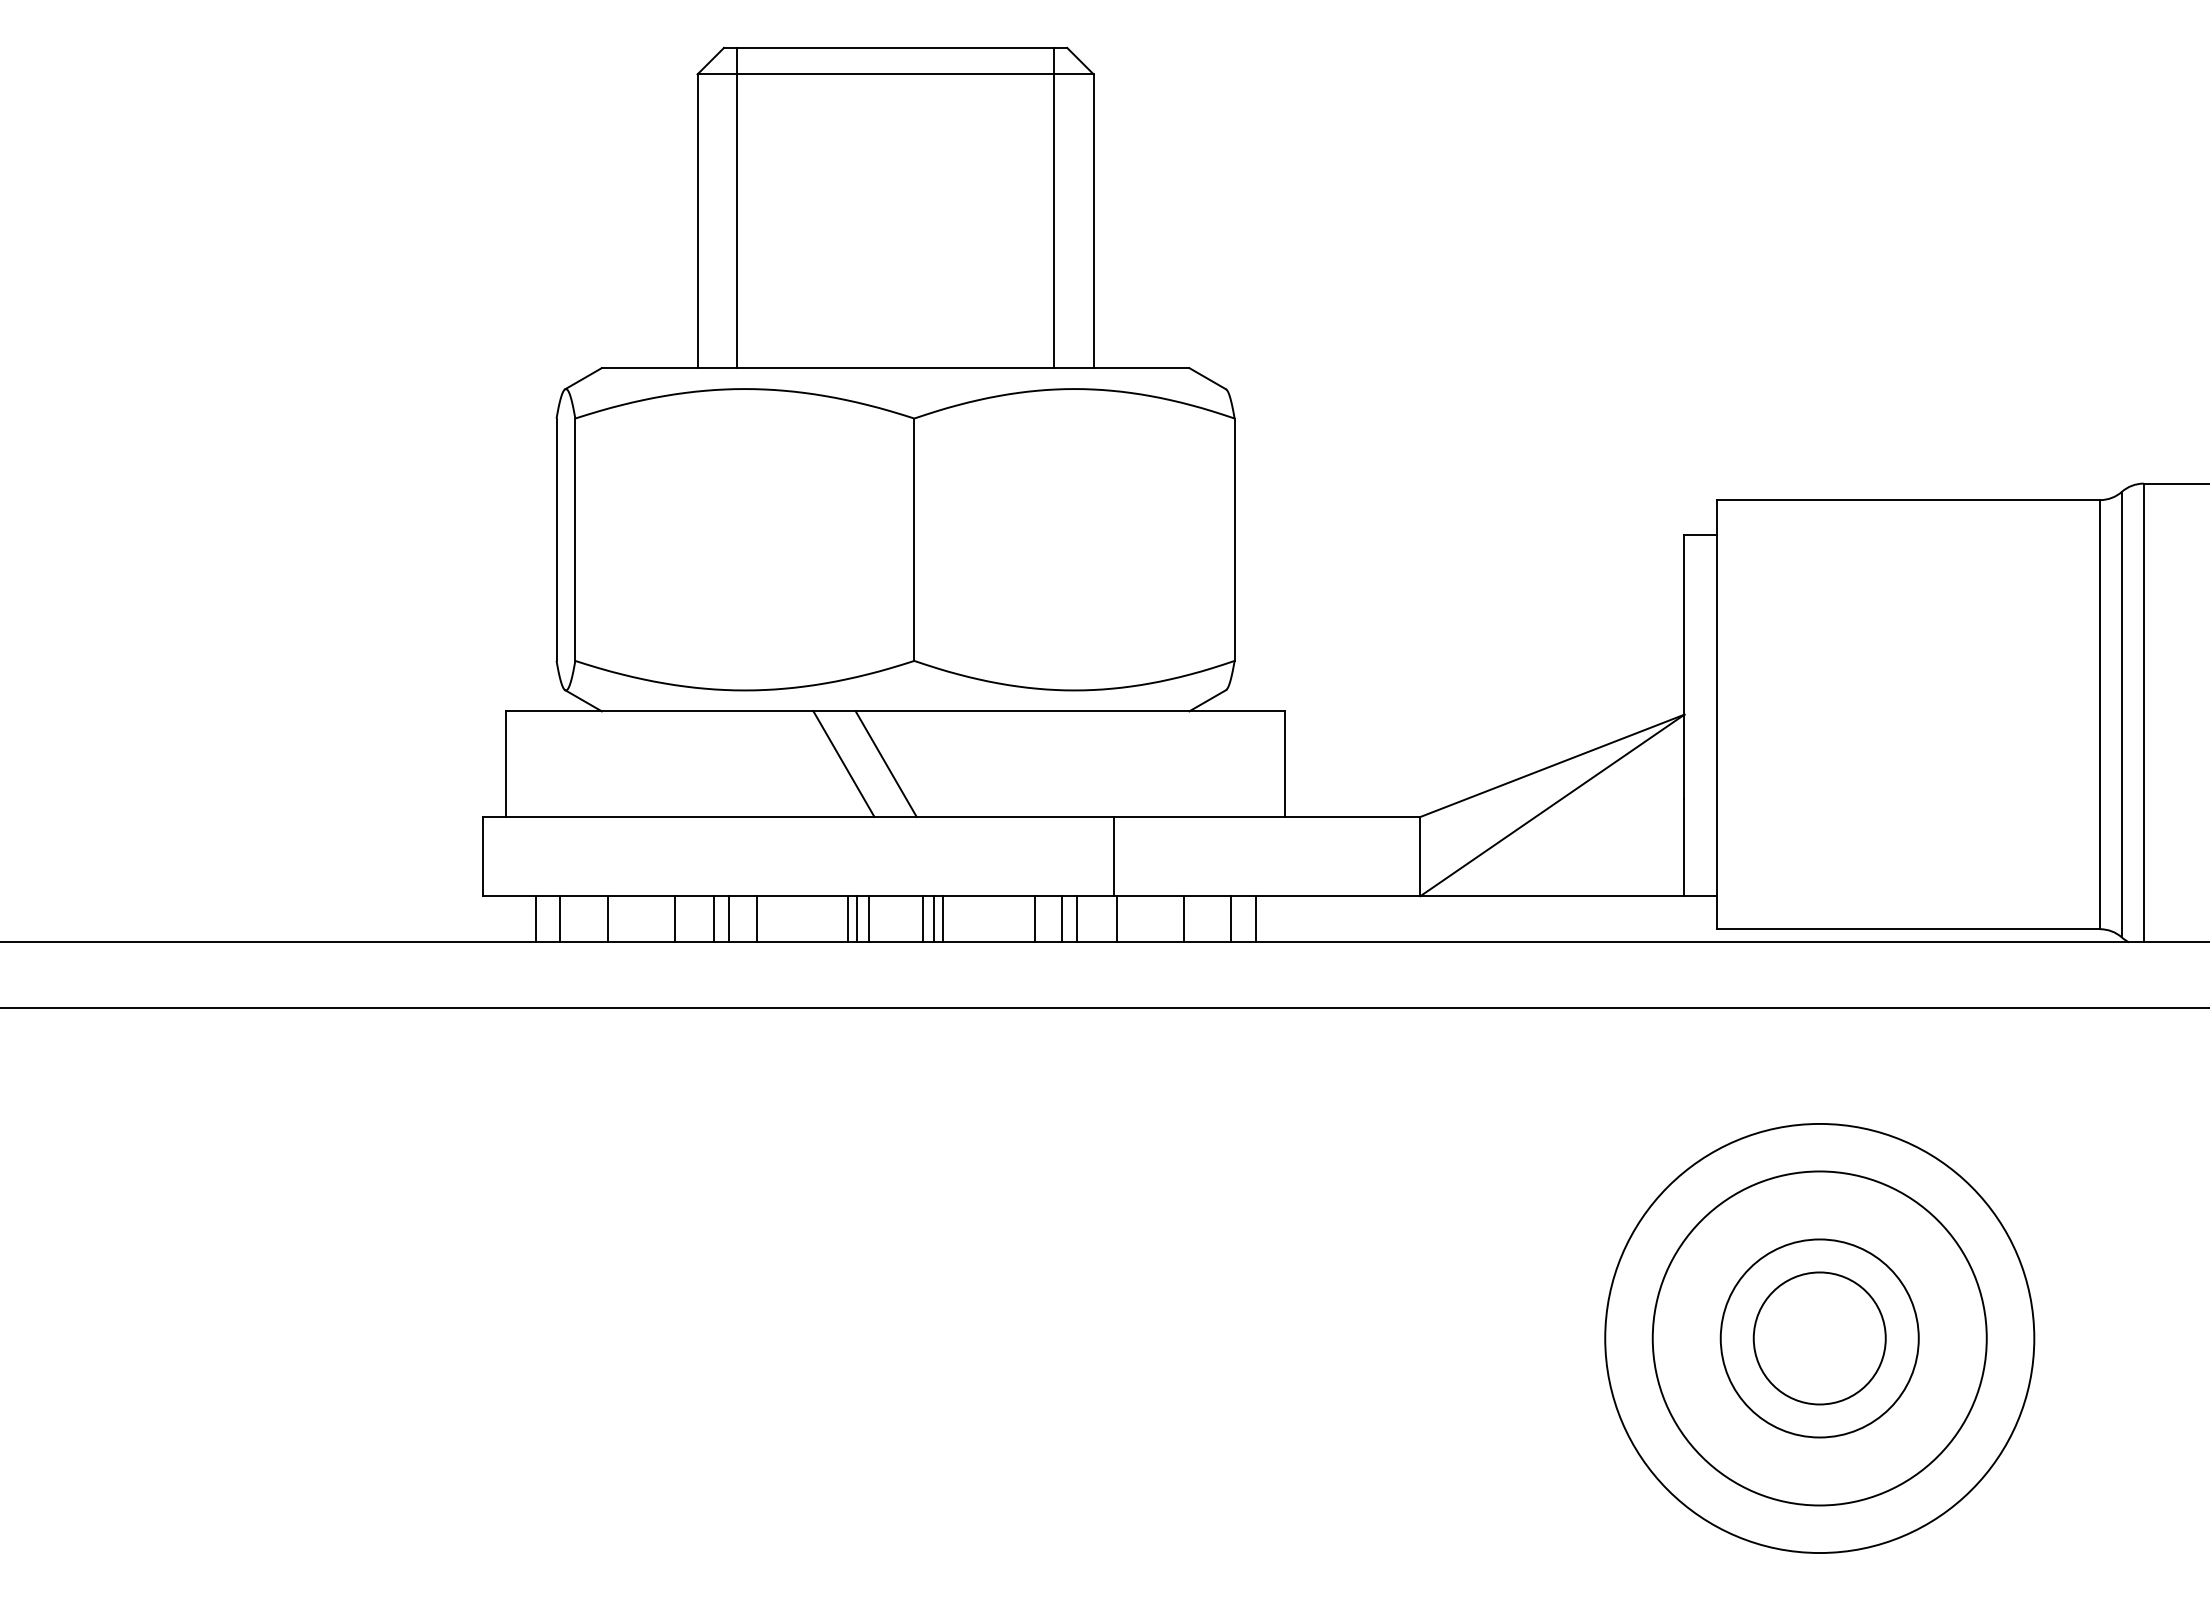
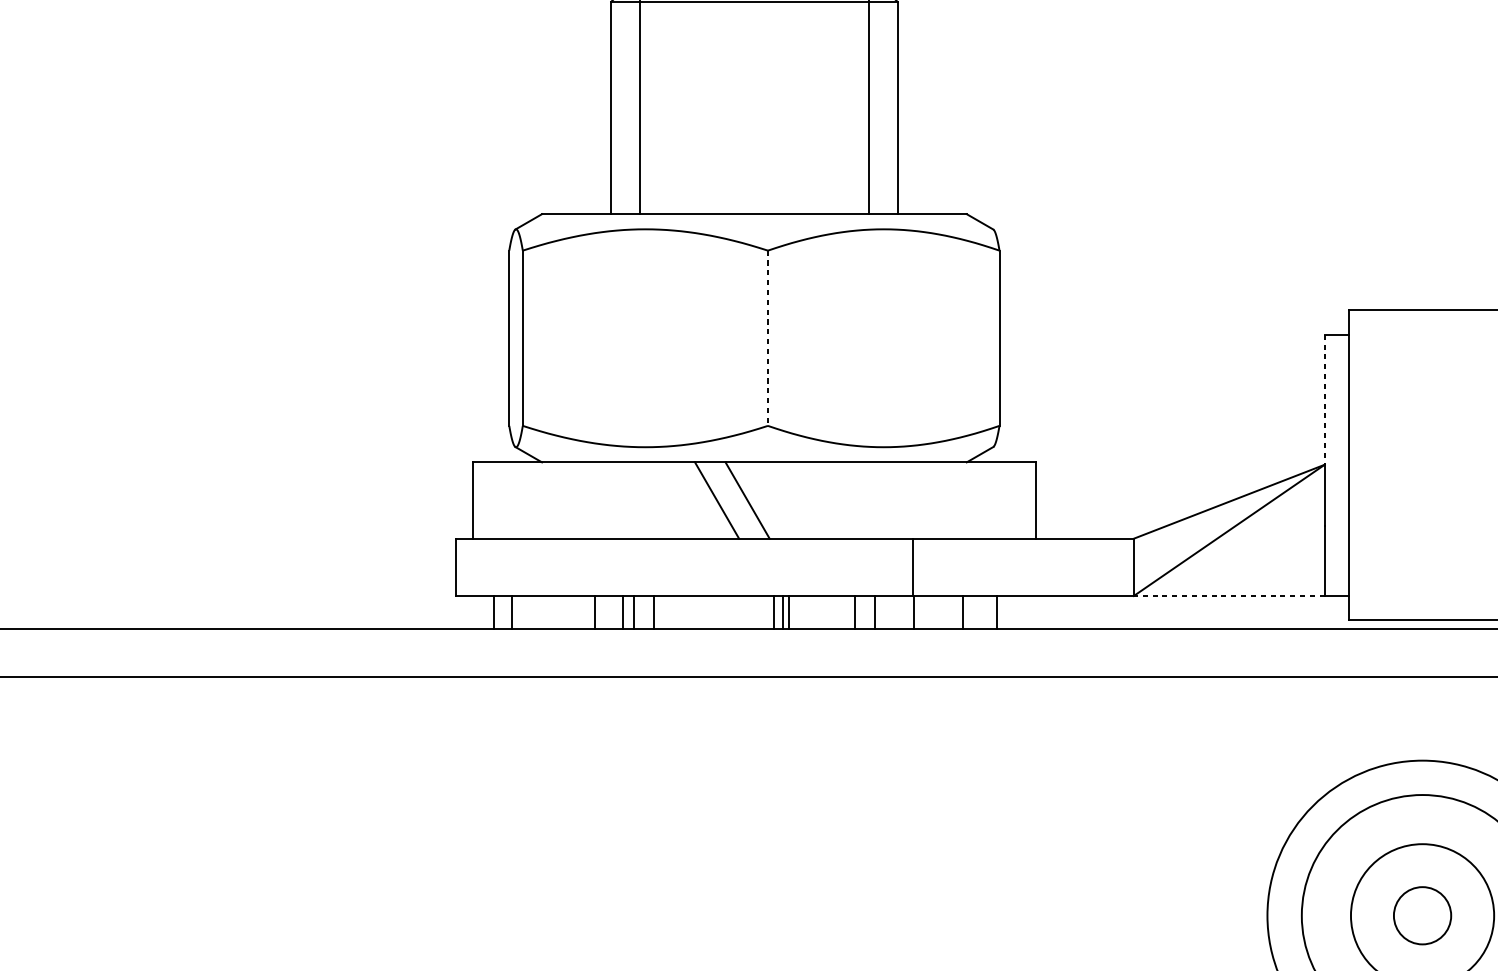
line: (914, 540) -> (768, 338), solid -> dashed
line: (1684, 624) -> (1324, 399), solid -> dashed
line: (1551, 896) -> (1228, 596), solid -> dashed
line: (607, 919) -> (546, 612), removed
line: (848, 919) -> (720, 612), removed
line: (856, 919) -> (726, 612), removed
line: (868, 919) -> (734, 612), removed
line: (1076, 919) -> (885, 612), removed
line: (1255, 919) -> (1014, 612), removed
circle: (1819, 1338) -> (1422, 915), size x0.6

